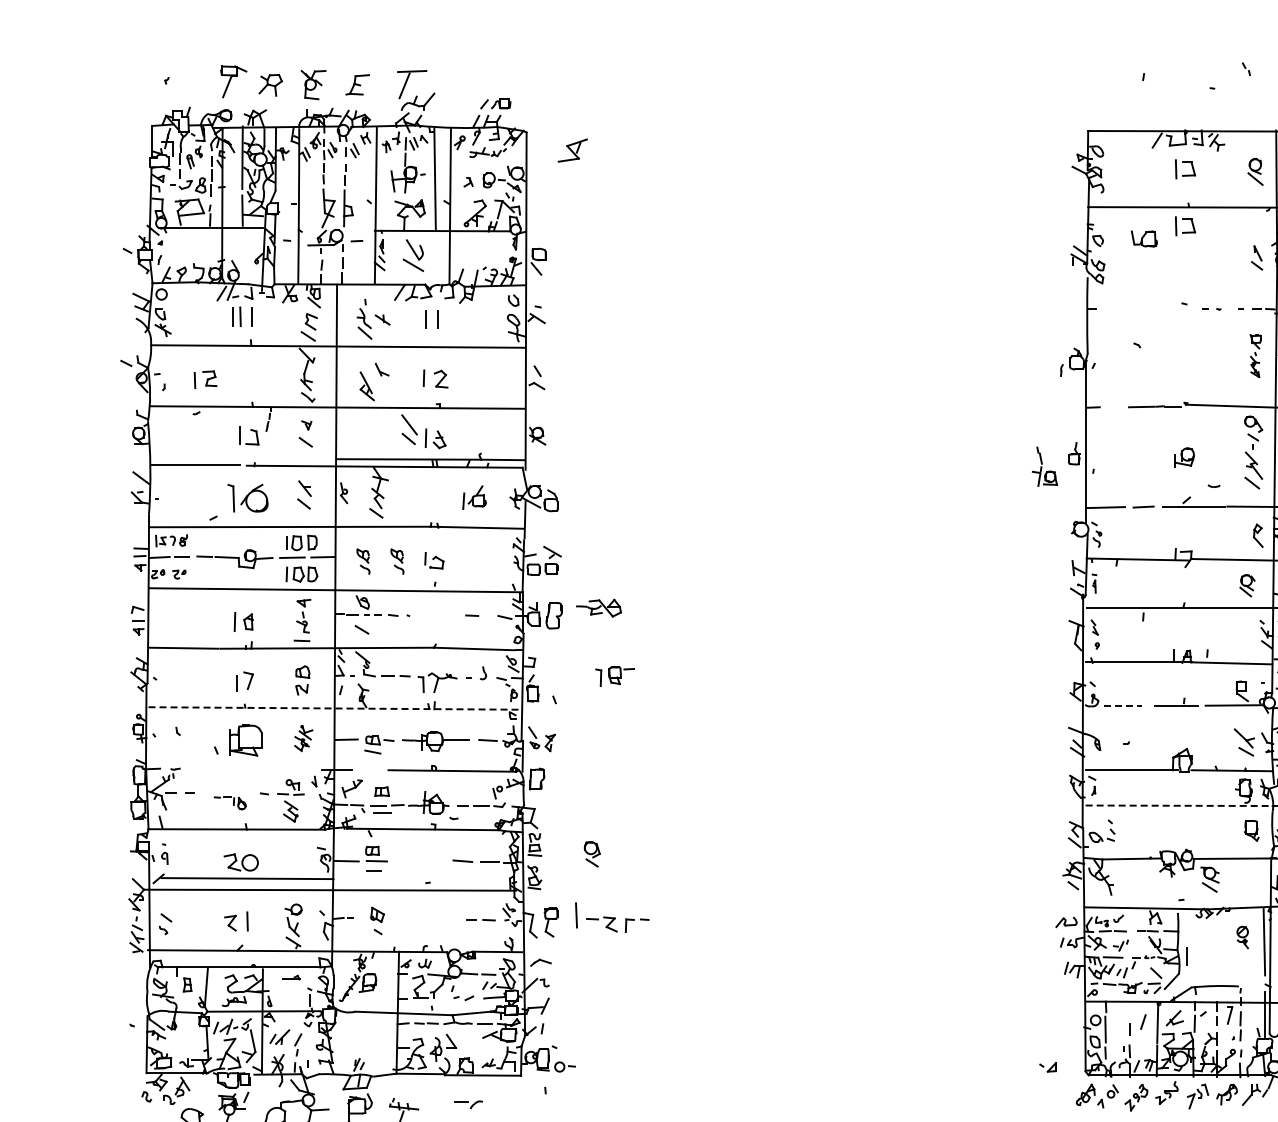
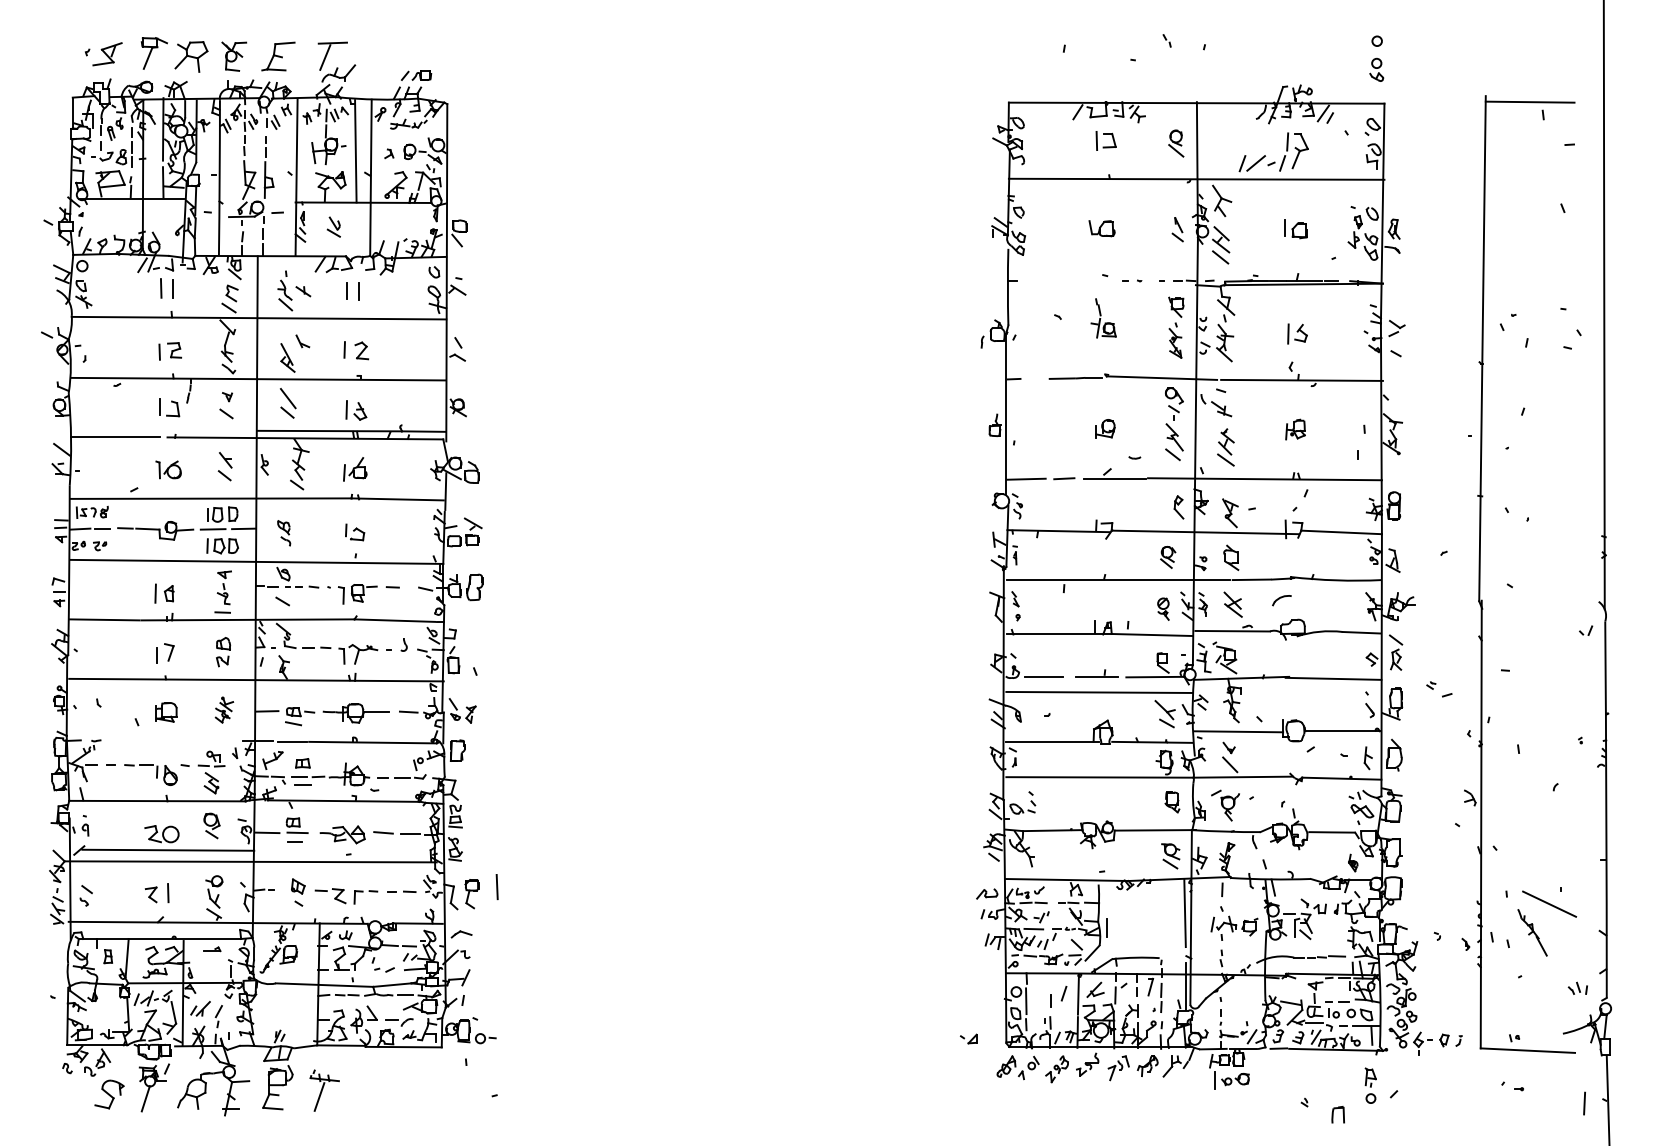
part: (270, 84) -> (191, 56), size x1.43
part: (357, 84) -> (278, 56), size x1.43
part: (572, 150) -> (107, 54), moved
part: (1184, 225) -> (1105, 197), removed
part: (1143, 238) -> (1101, 228), moved
part: (412, 254) -> (333, 226), size x0.62
line: (232, 316) -> (153, 288), removed
part: (1255, 355) -> (1176, 327), size x1.43
part: (205, 379) -> (170, 351), moved
part: (409, 429) -> (288, 403), moved
part: (1044, 466) -> (1103, 318), moved
part: (247, 497) -> (168, 469), size x0.62
part: (474, 497) -> (355, 469), moved
part: (397, 561) -> (318, 533), removed
part: (598, 607) -> (342, 834), moved
part: (614, 676) -> (357, 594), moved
line: (1122, 705) -> (1043, 677), dashed -> solid
line: (336, 708) -> (257, 680), dashed -> solid
line: (1178, 719) -> (1099, 691), added
part: (245, 740) -> (166, 712), size x0.62
line: (371, 769) -> (292, 741), added
part: (229, 802) -> (150, 774), size x1.67
line: (1178, 805) -> (1099, 777), dashed -> solid
part: (591, 853) -> (211, 825), moved
part: (1209, 879) -> (1170, 856), moved
part: (617, 924) -> (346, 896), moved
part: (1242, 936) -> (1163, 608), moved
part: (468, 1104) -> (399, 1022), moved

